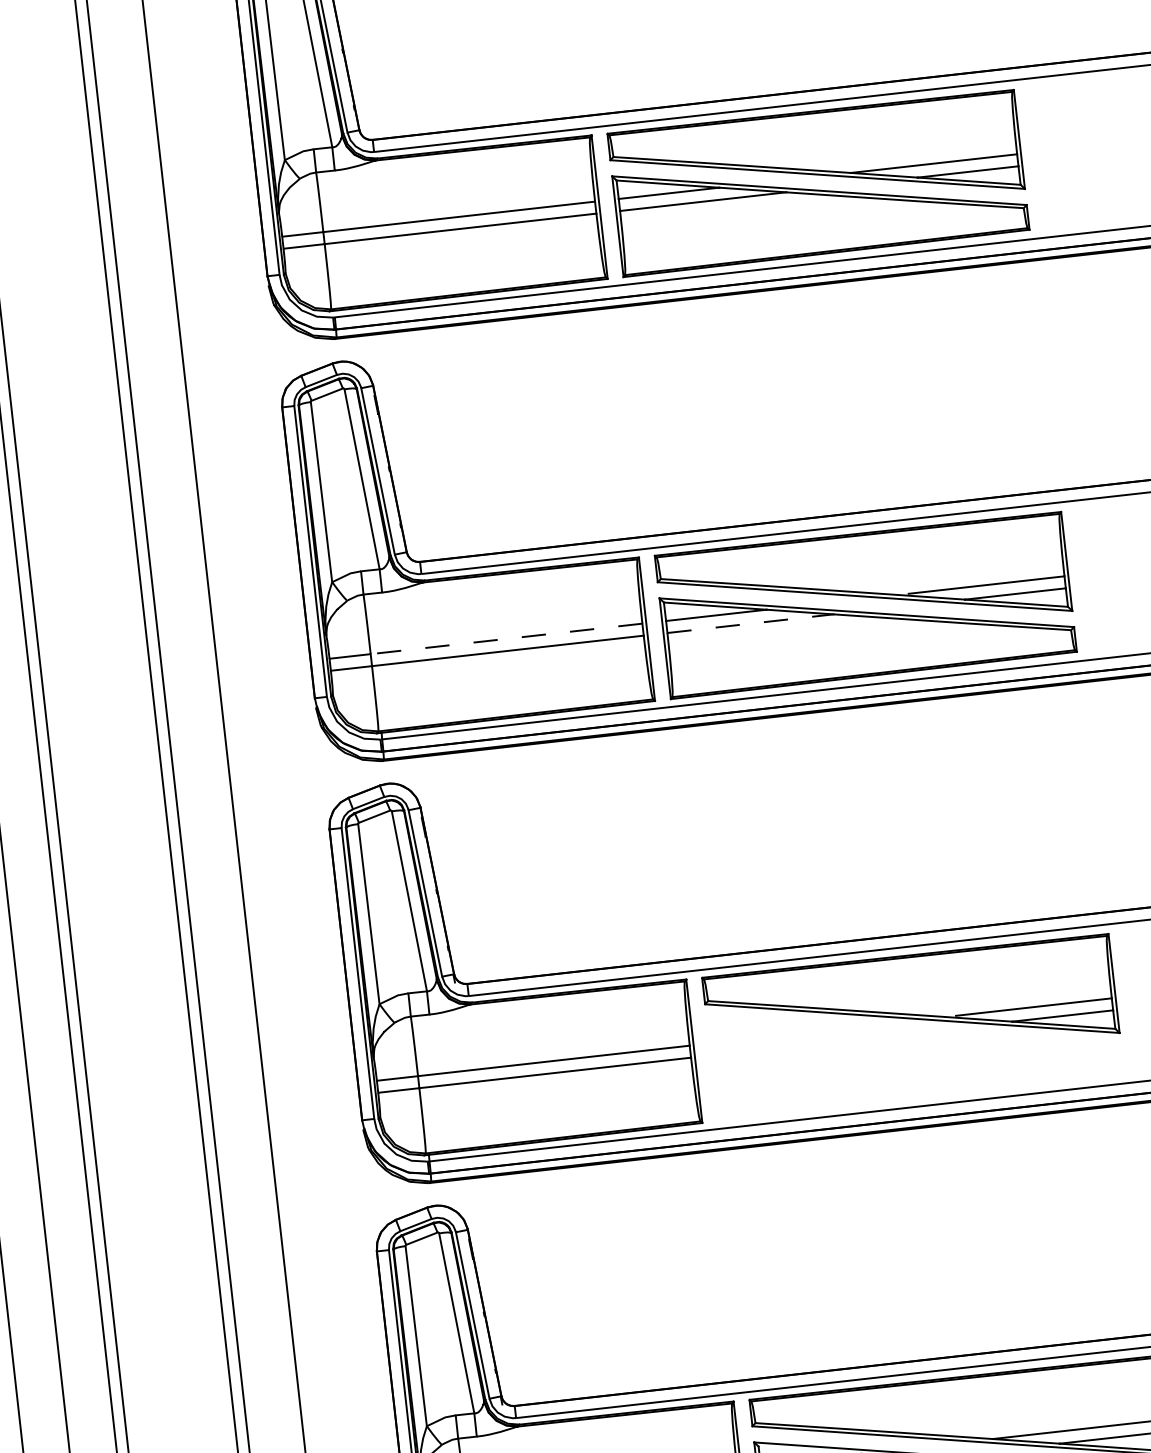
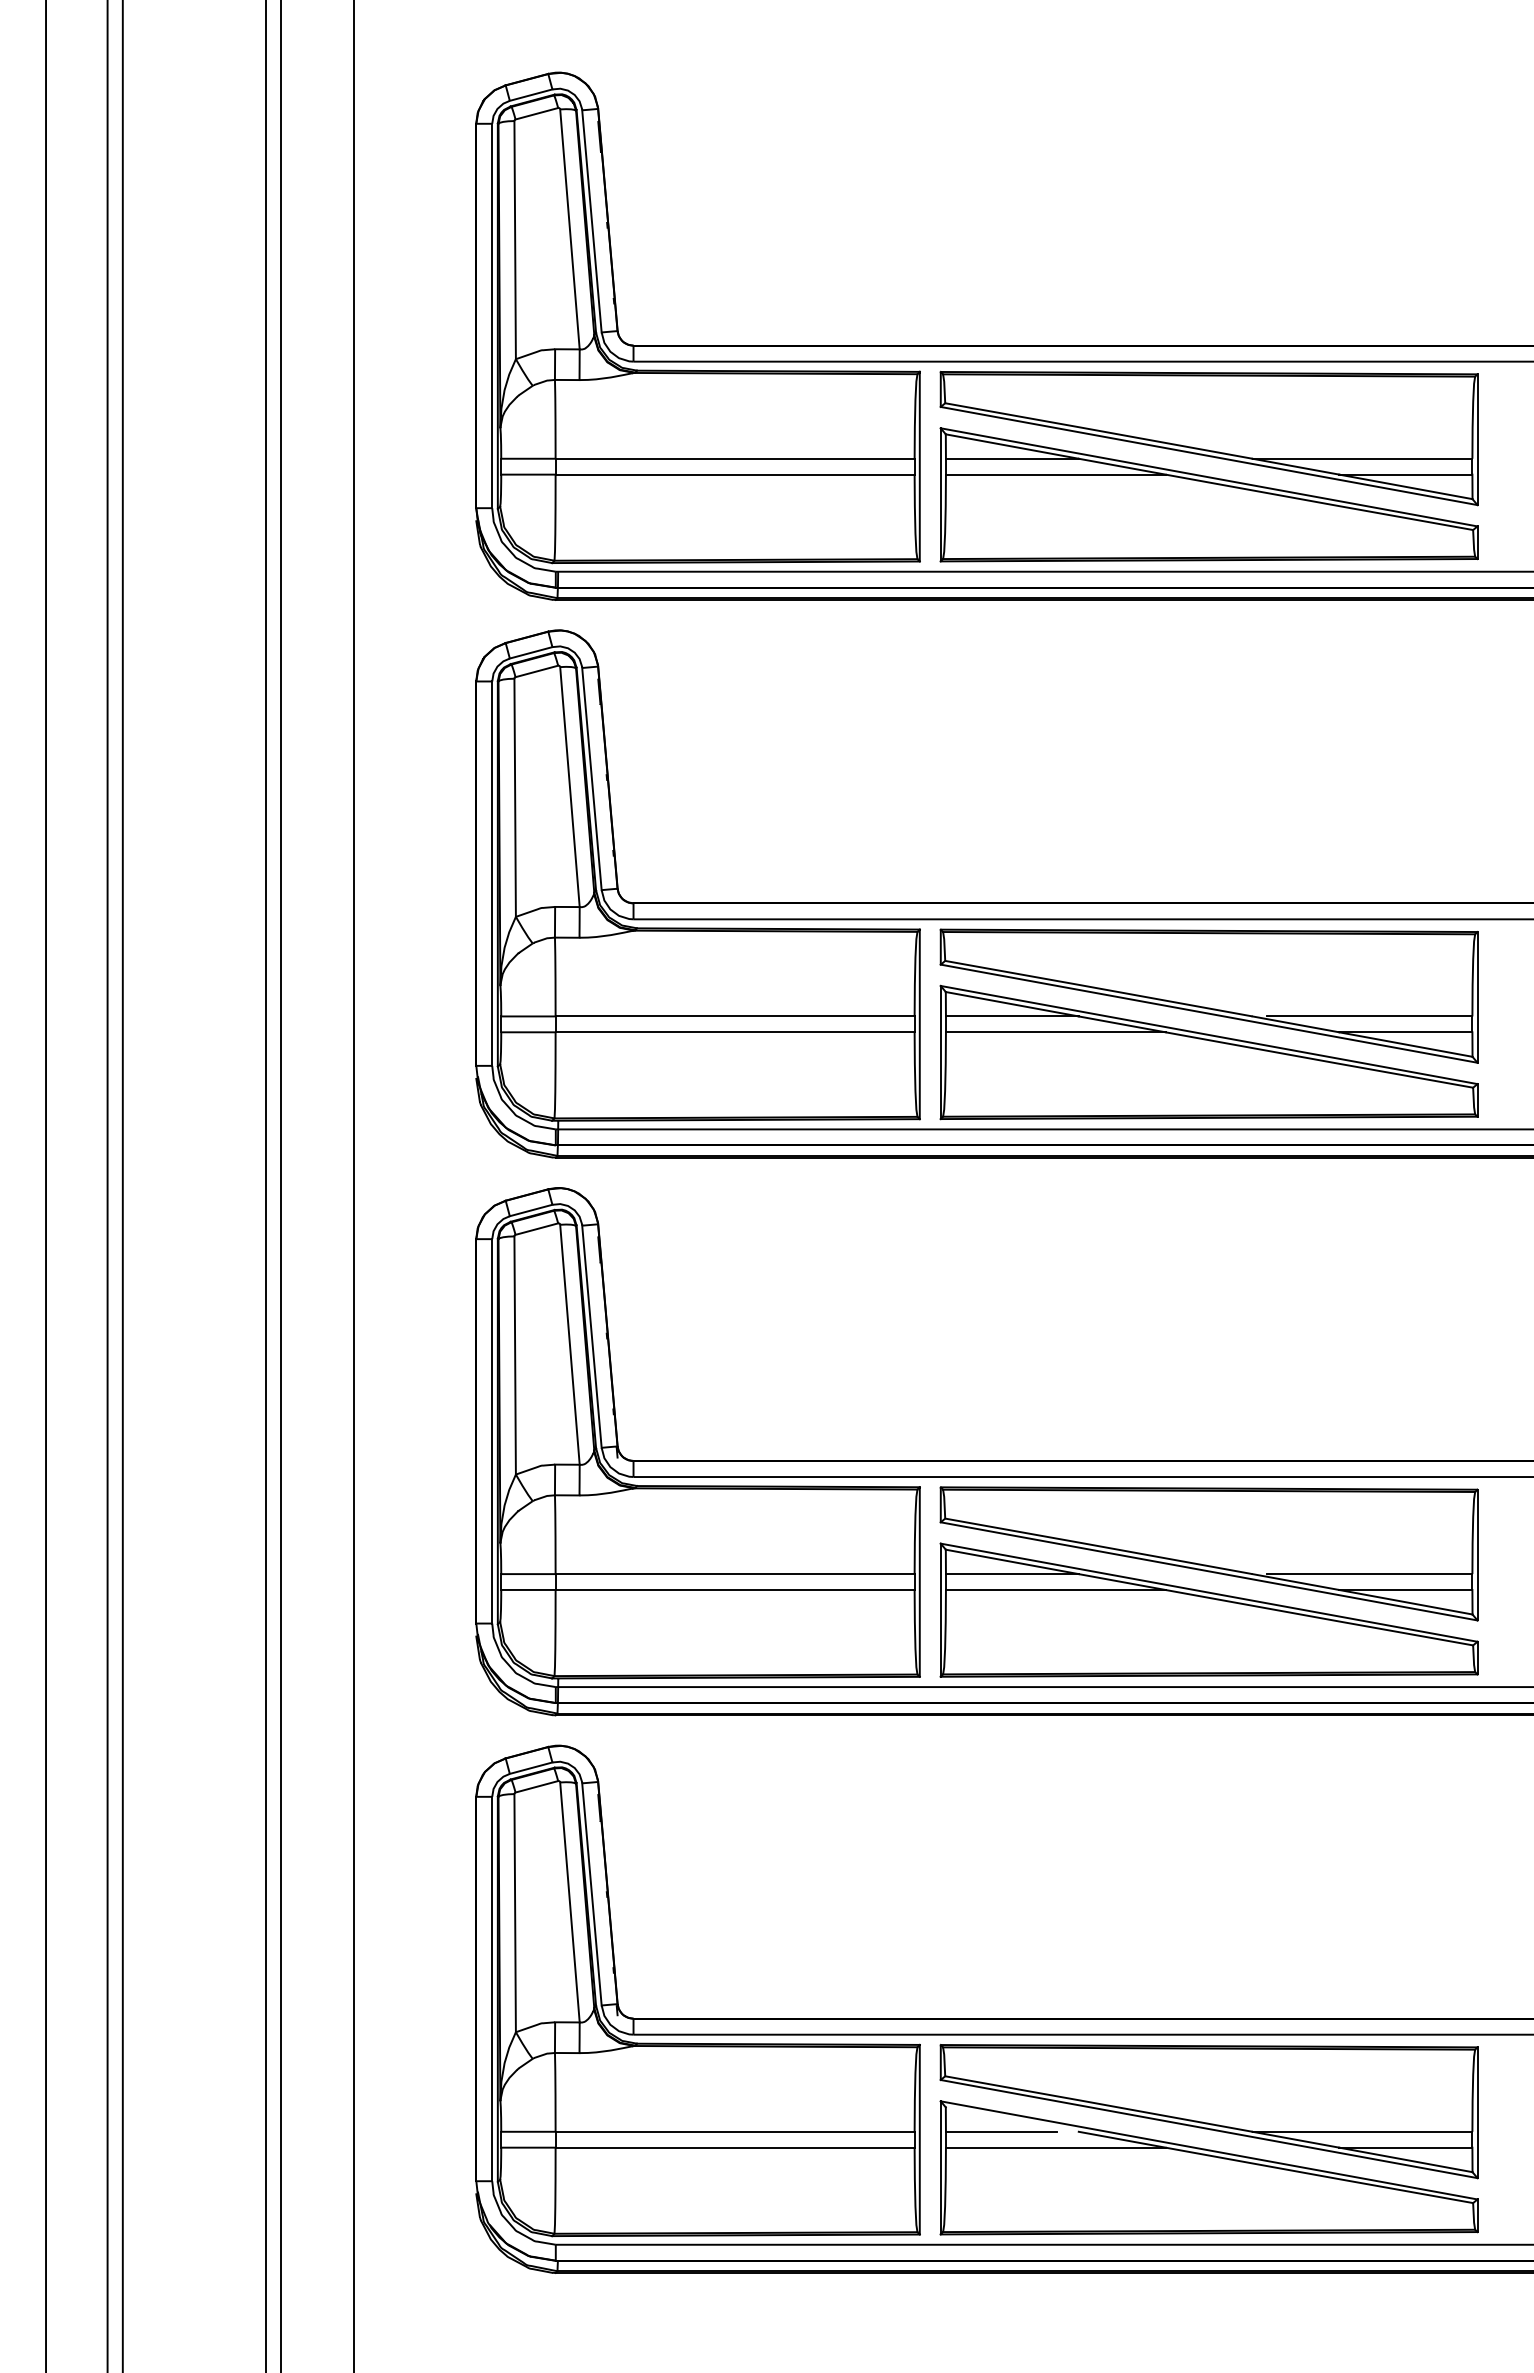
line: (750, 623) -> (1055, 1032), dashed -> solid
line: (506, 638) -> (735, 1016), dashed -> solid
part: (915, 1047) -> (1208, 1609), added

